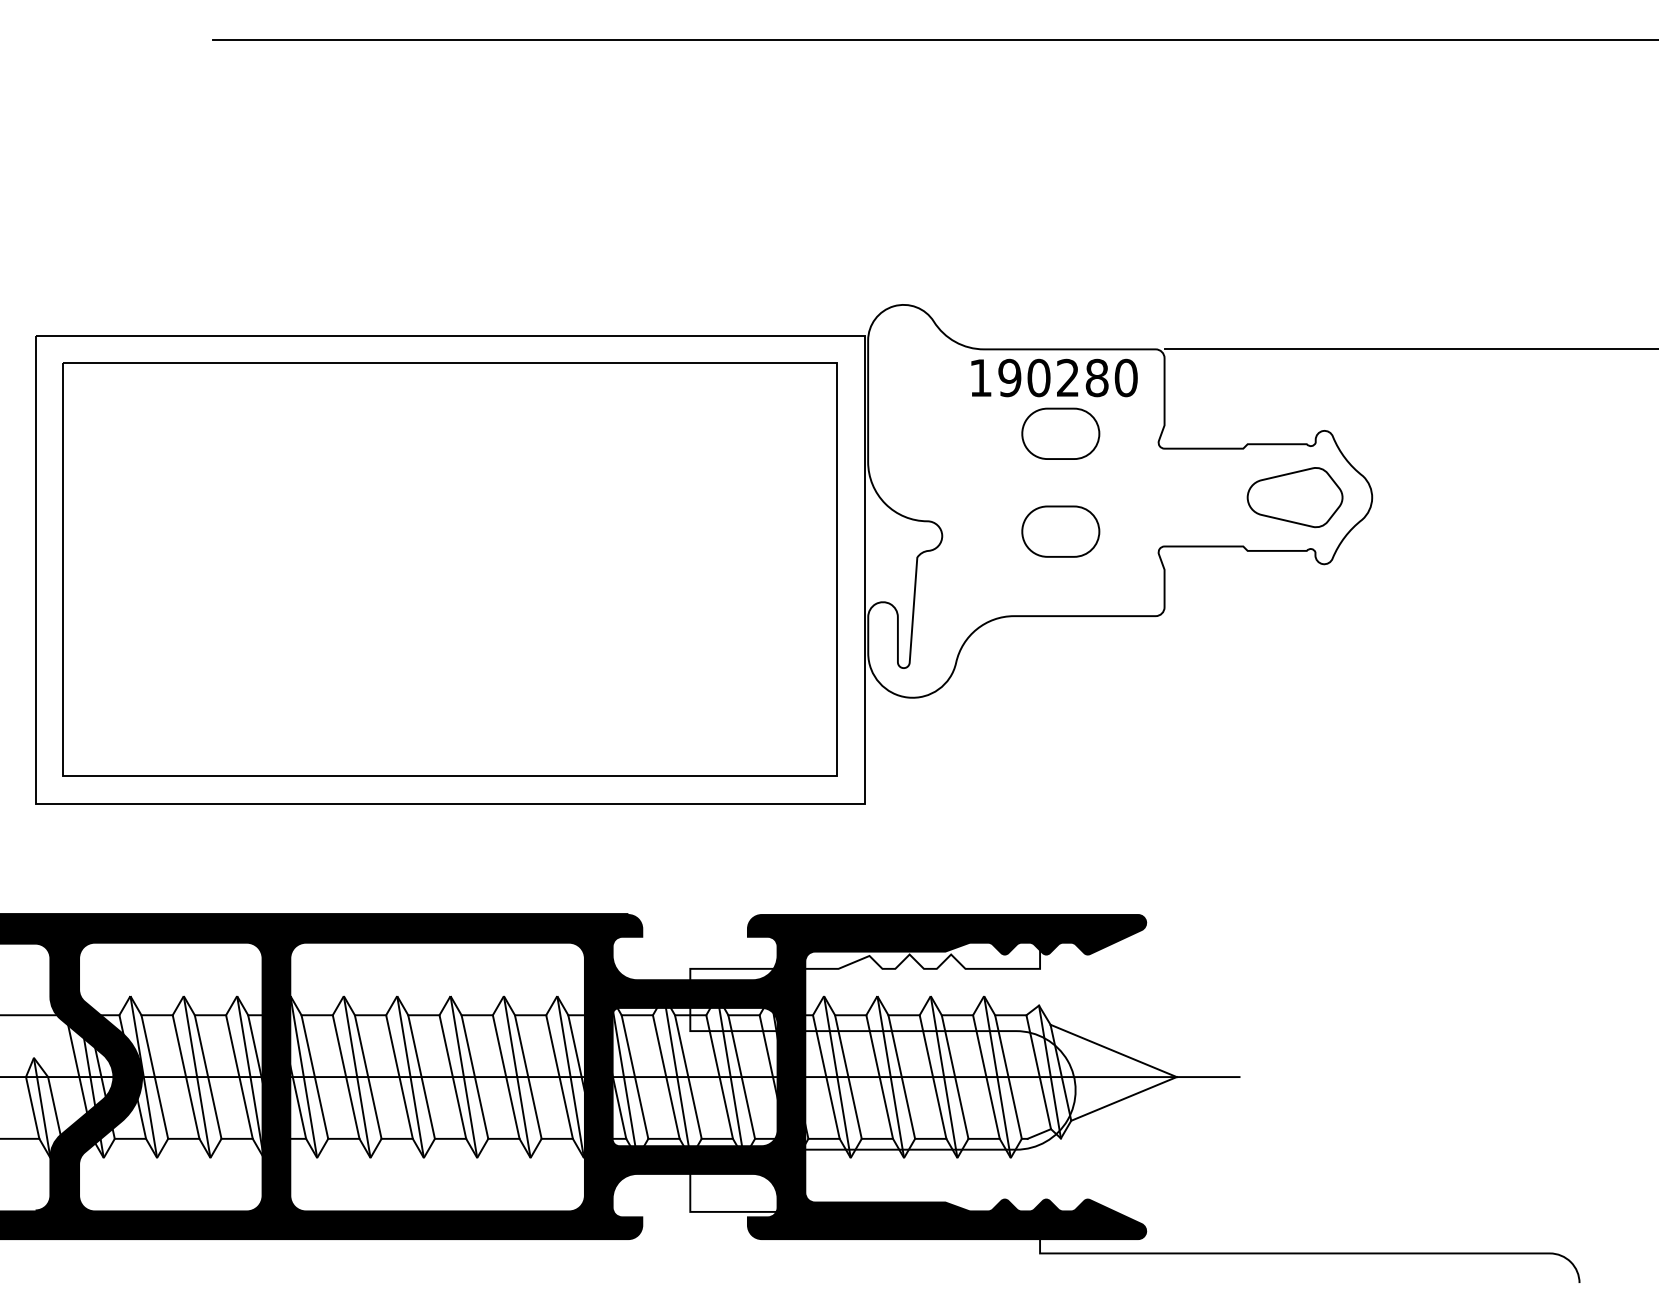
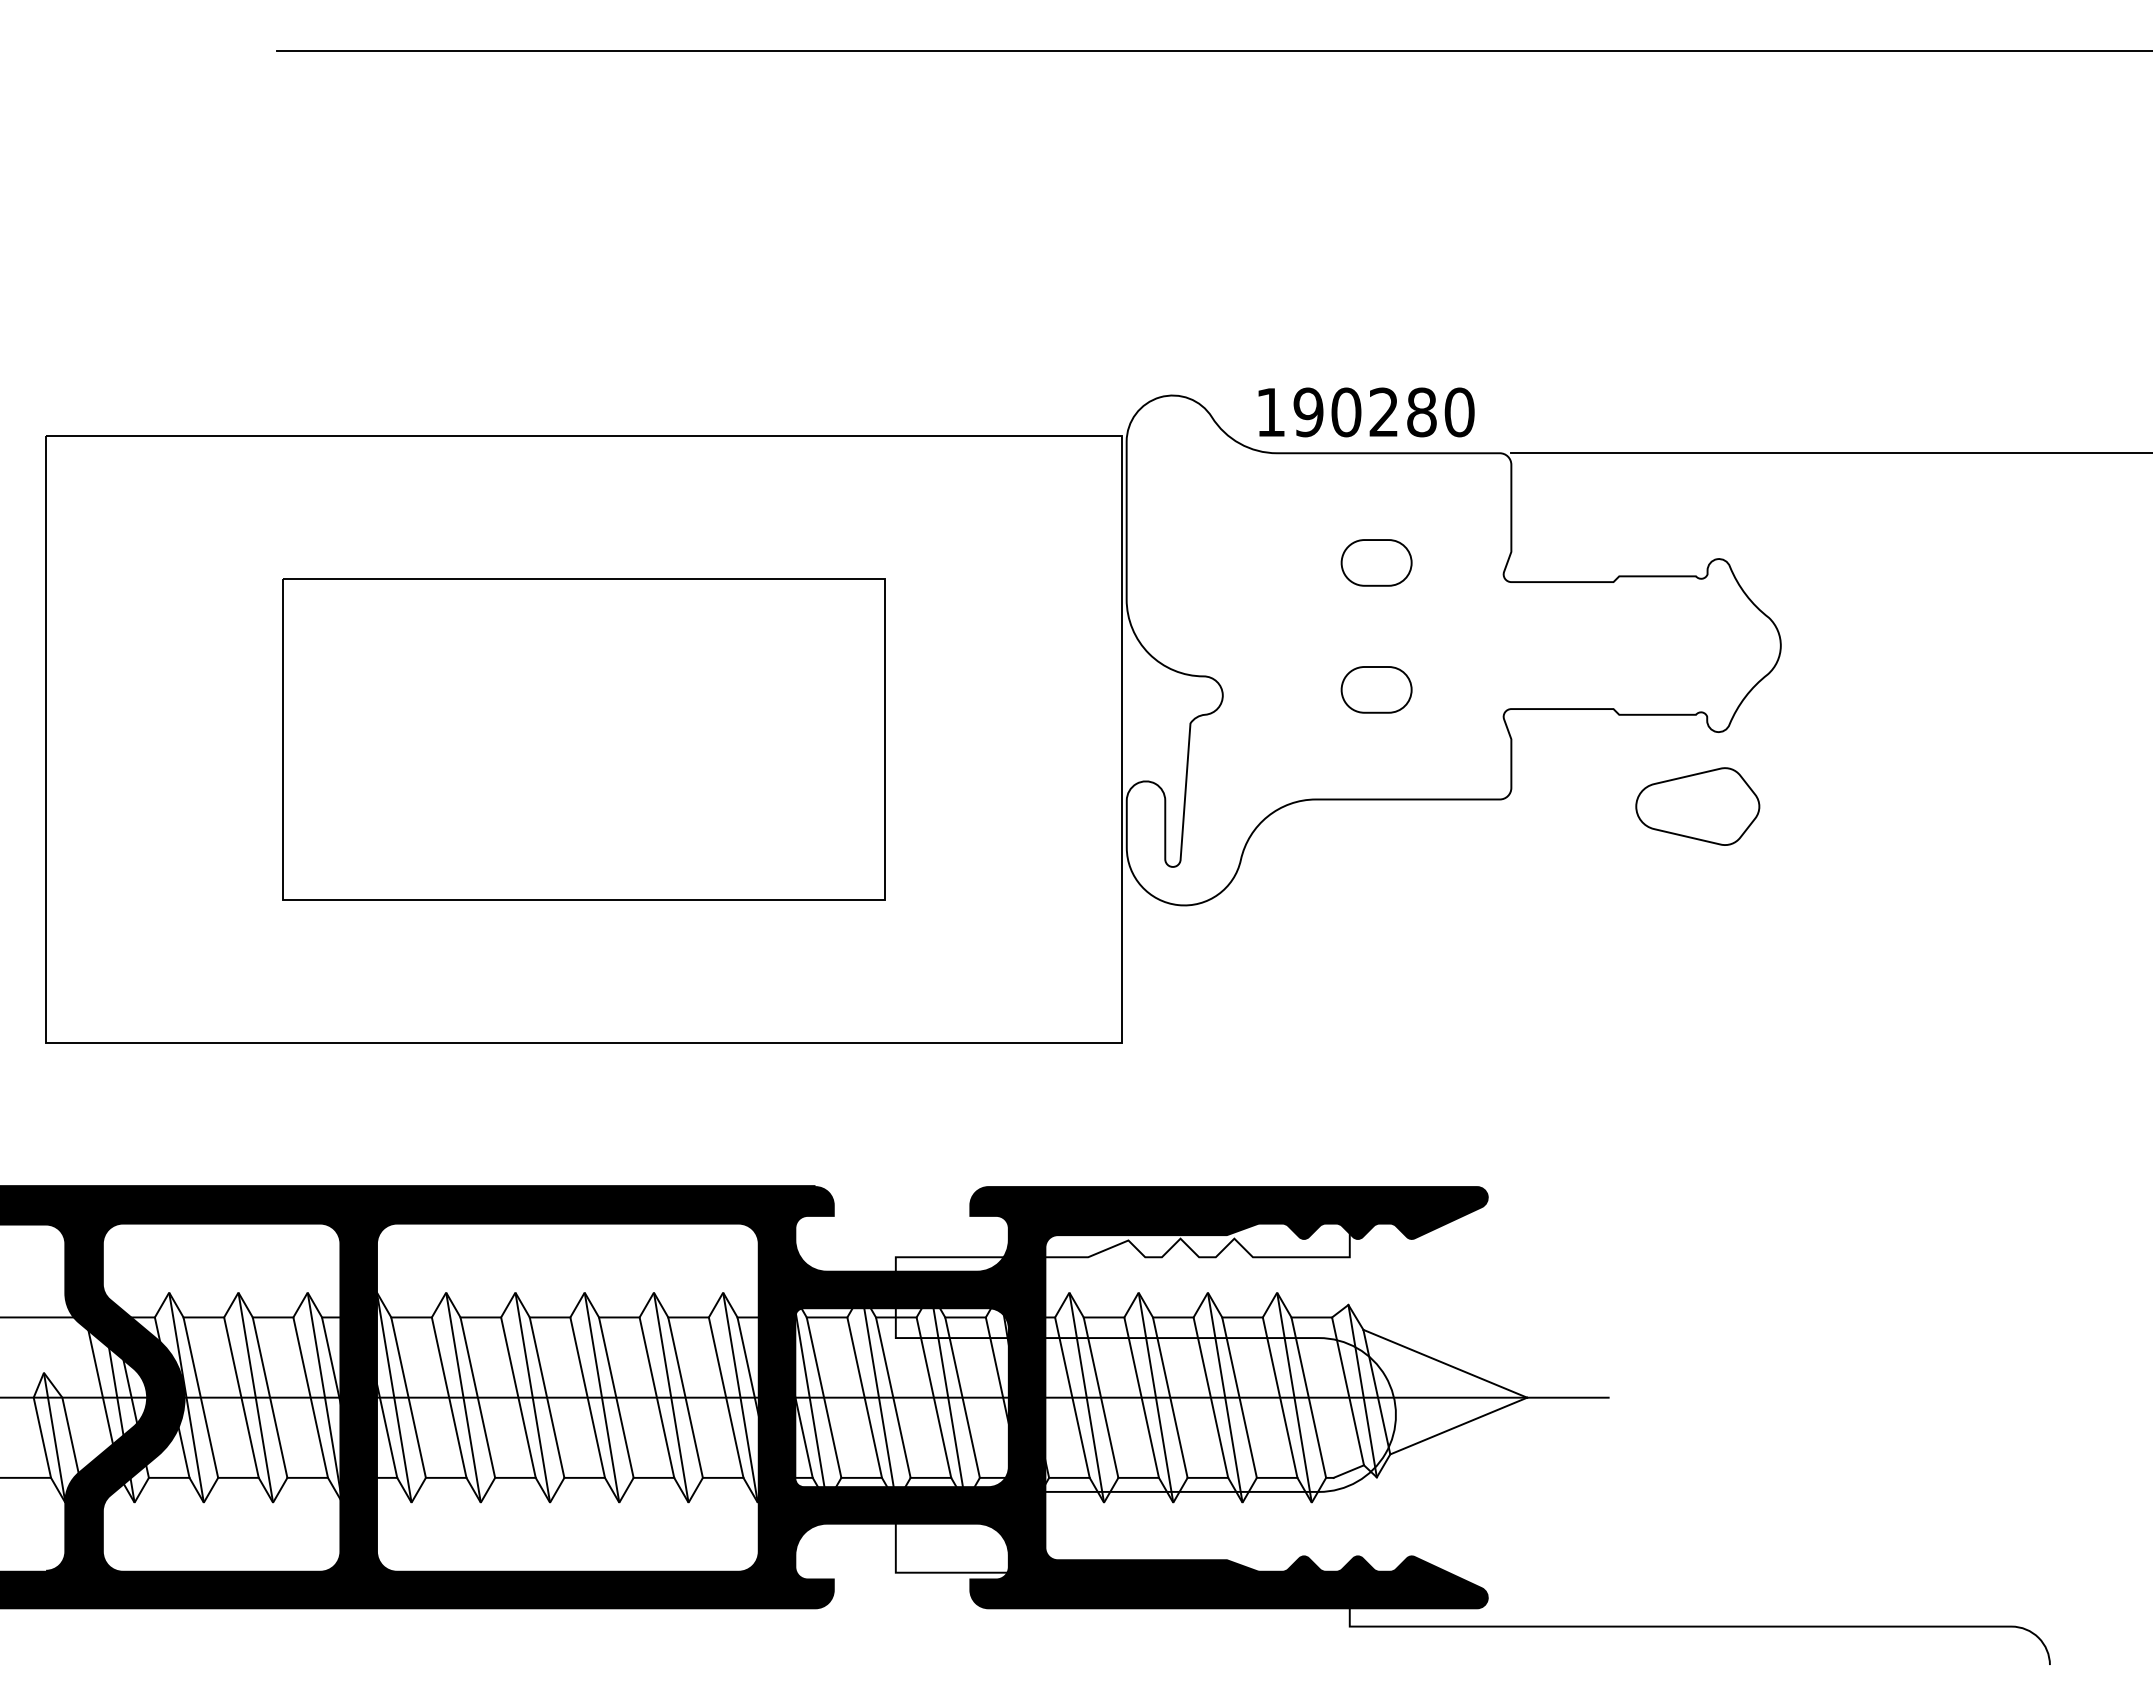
text: (1054, 378) -> (1366, 412), moved
part: (1060, 433) -> (1376, 562), size x0.7
part: (1294, 497) -> (1697, 806), moved
part: (1060, 531) -> (1376, 689), size x0.7
part: (449, 569) -> (583, 739), size x0.6

